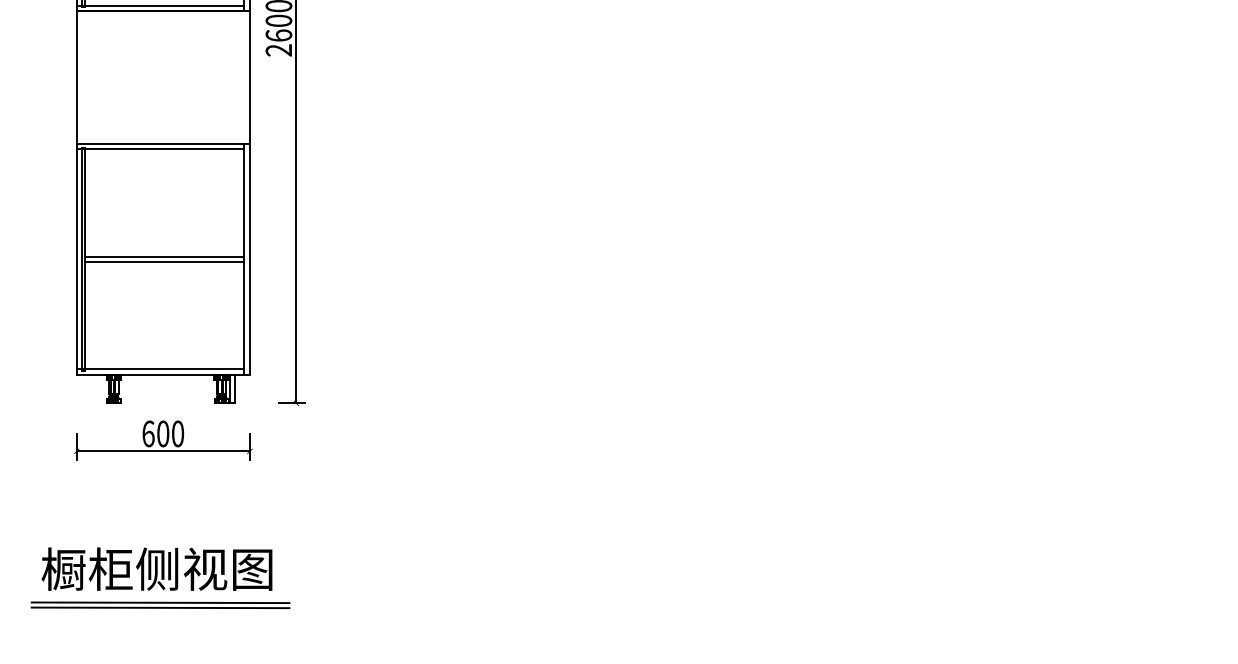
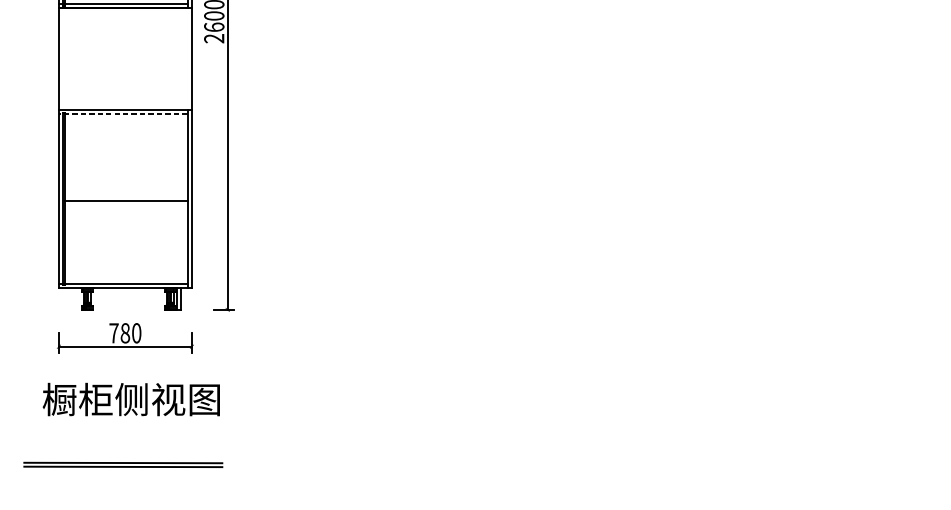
line: (160, 149) -> (123, 114), solid -> dashed
line: (164, 256) -> (126, 197), removed
text: (155, 433) -> (119, 332), 600 -> 780
text: (156, 568) -> (130, 399), moved

